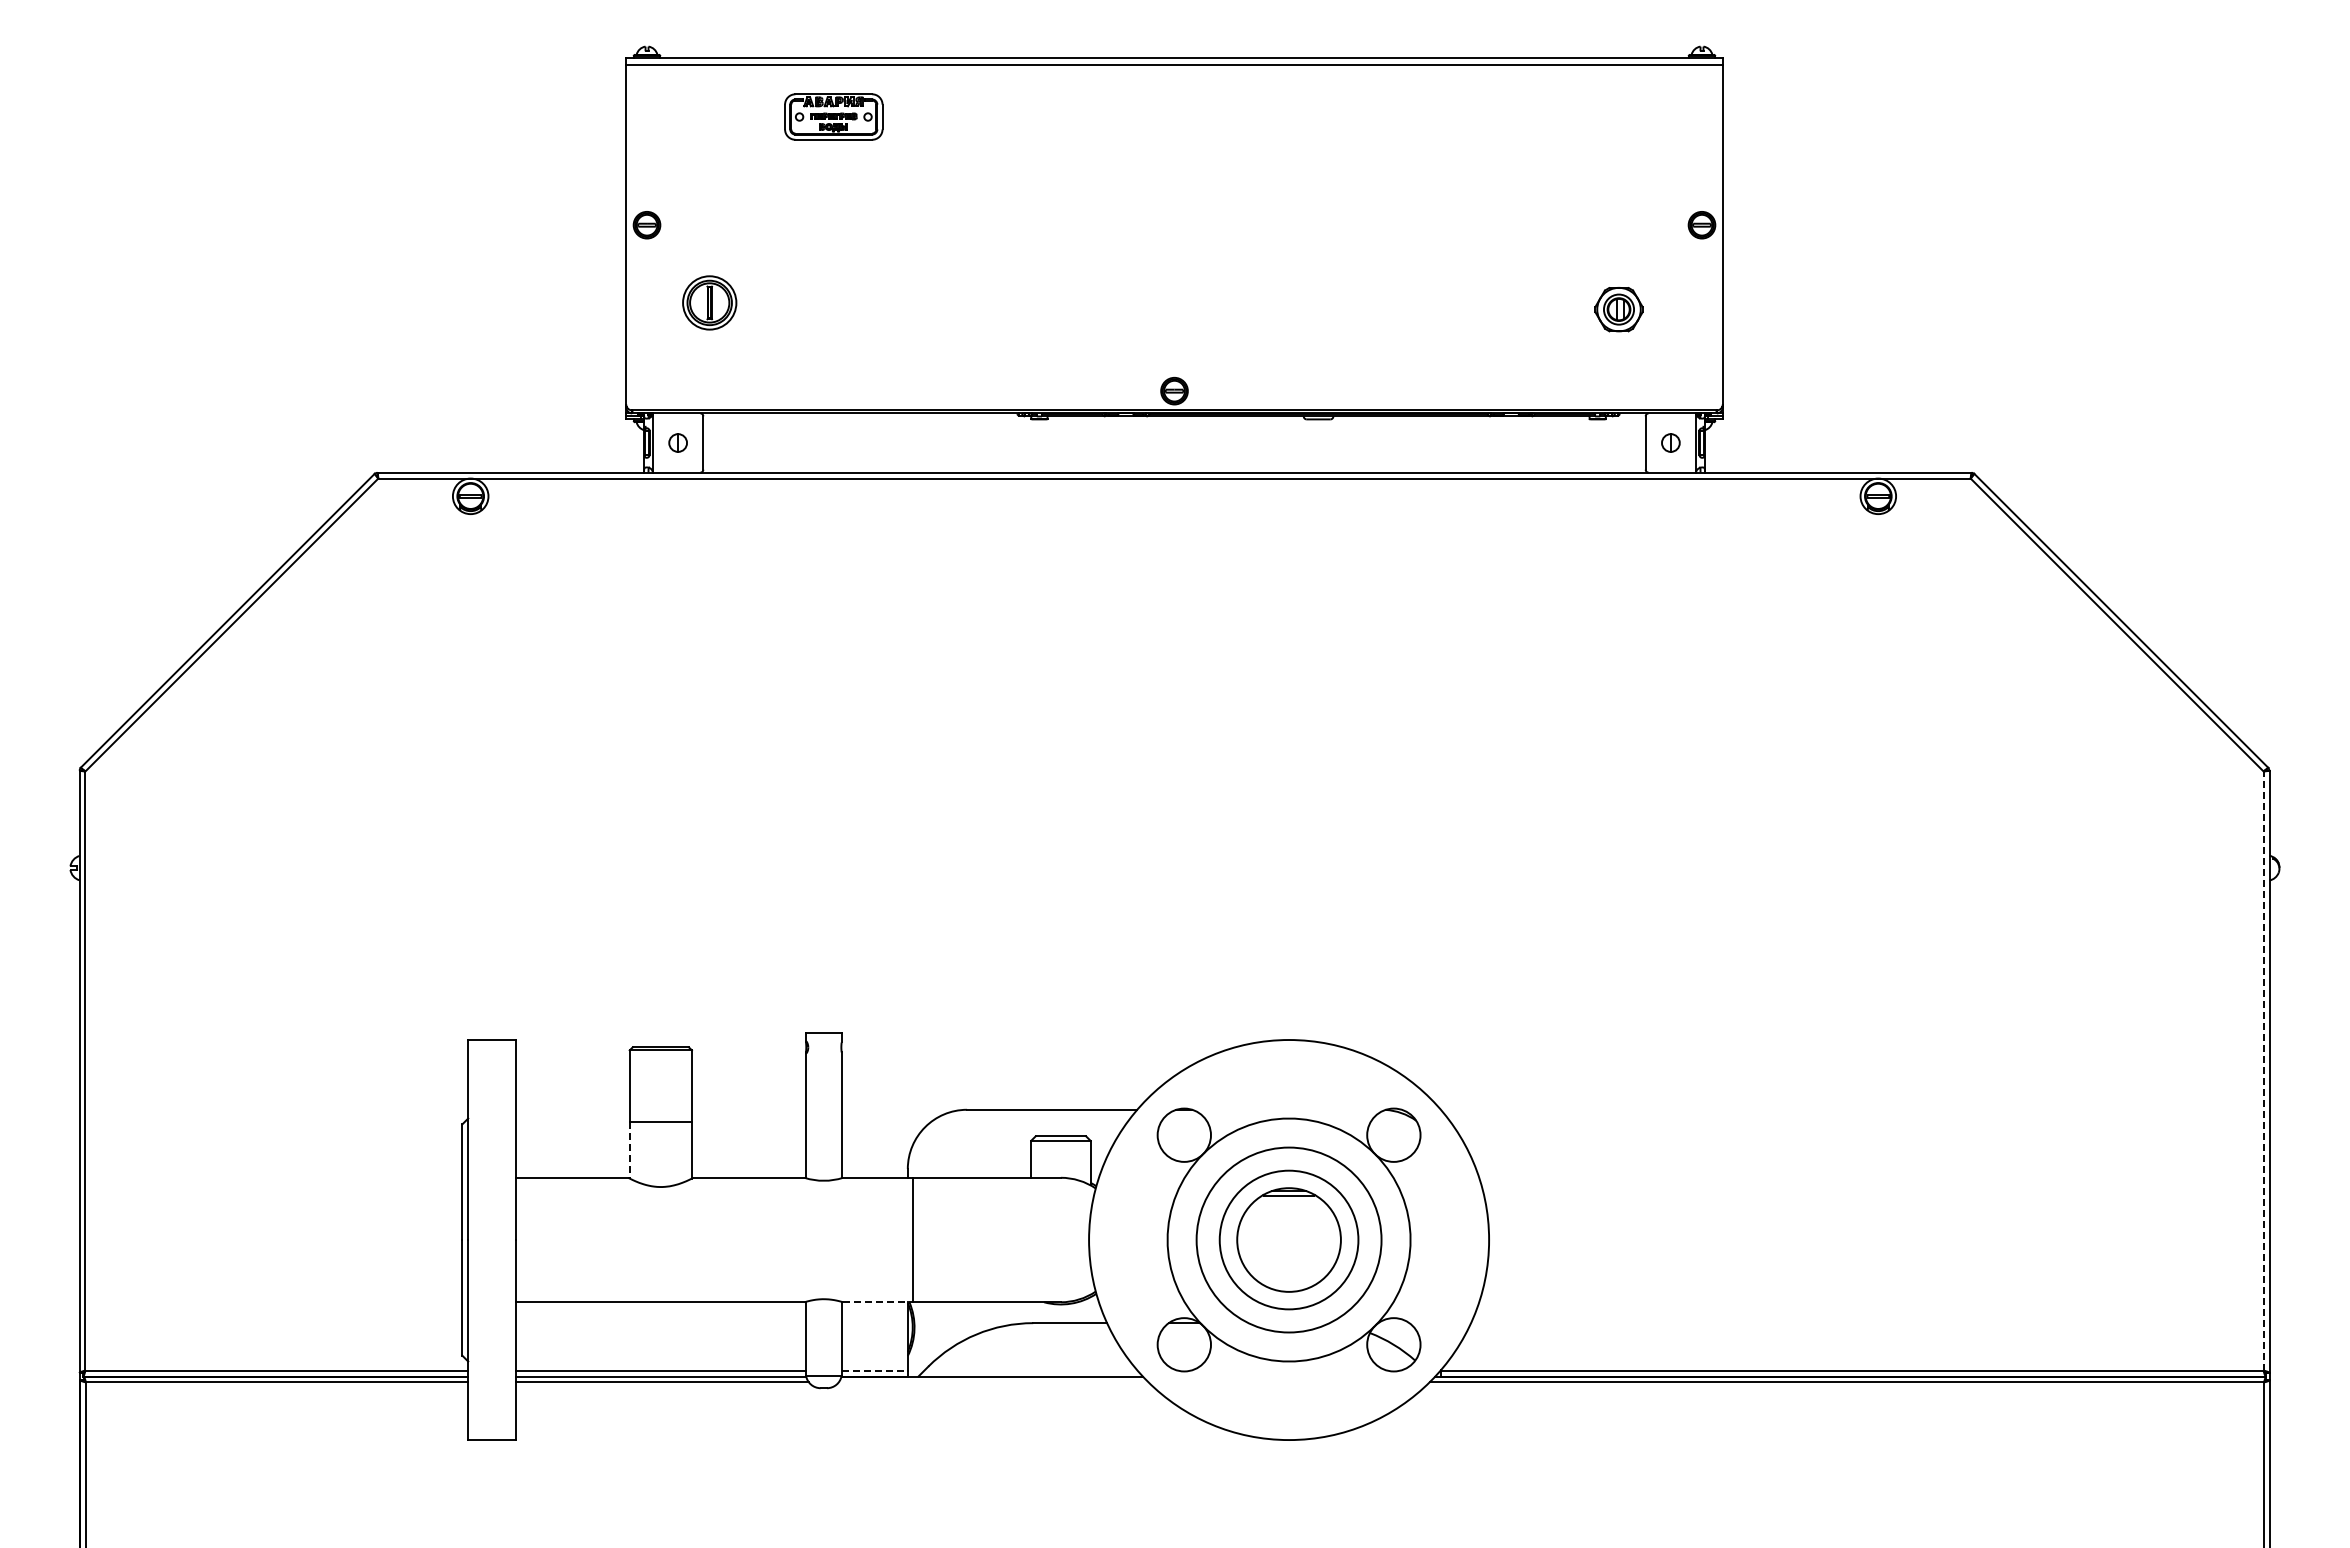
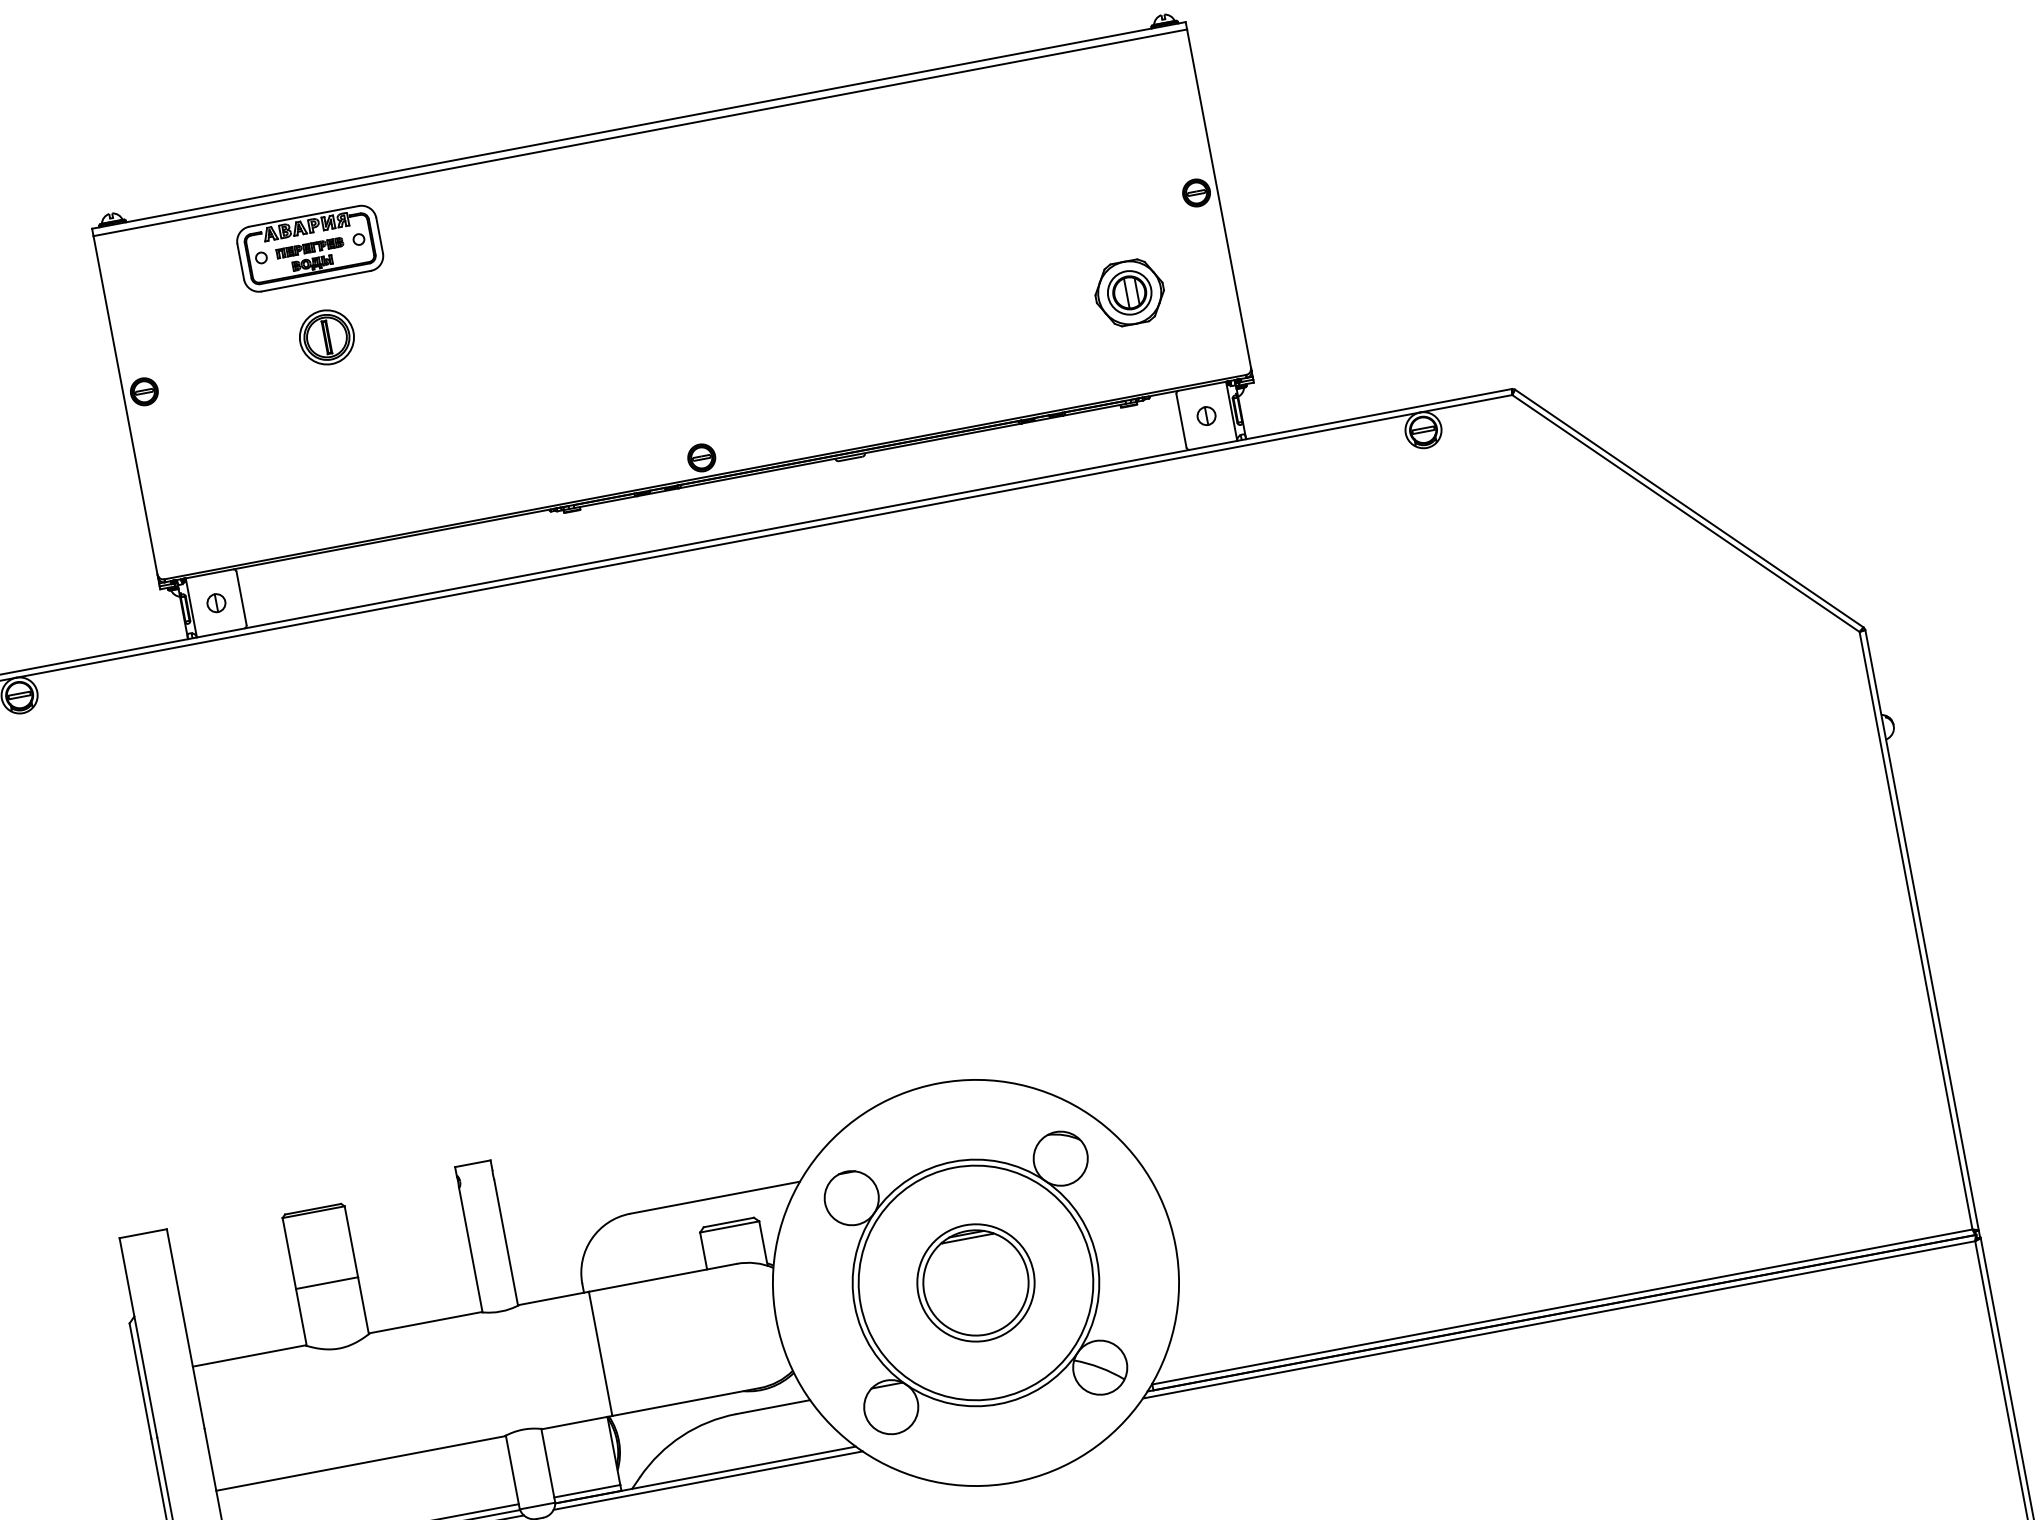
part: (833, 116) -> (309, 248), size x1.43
part: (709, 302) -> (326, 337), moved
part: (1618, 309) -> (1129, 292), size x1.43
line: (2263, 1071) -> (1916, 931), dashed -> solid
line: (629, 1150) -> (301, 1317), dashed -> solid
circle: (1288, 1239) -> (975, 1282), size x0.62
circle: (1288, 1239) -> (975, 1282), size x1.67
line: (877, 1302) -> (577, 1422), dashed -> solid
line: (875, 1370) -> (588, 1491), dashed -> solid
line: (993, 1382) -> (708, 1480), added

